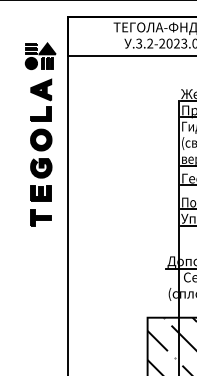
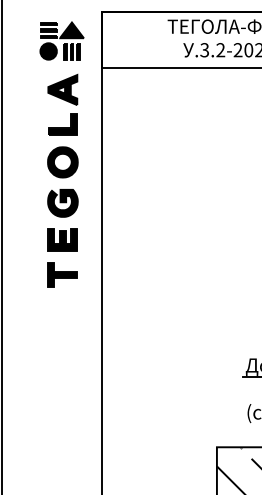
part: (40, 134) -> (61, 154), moved

